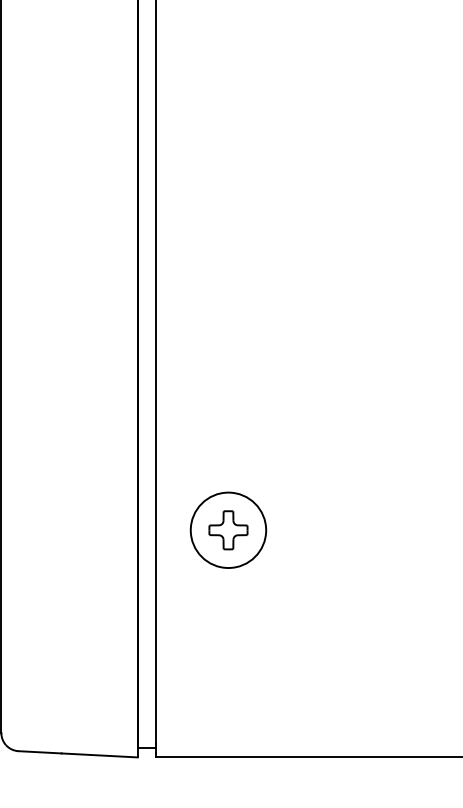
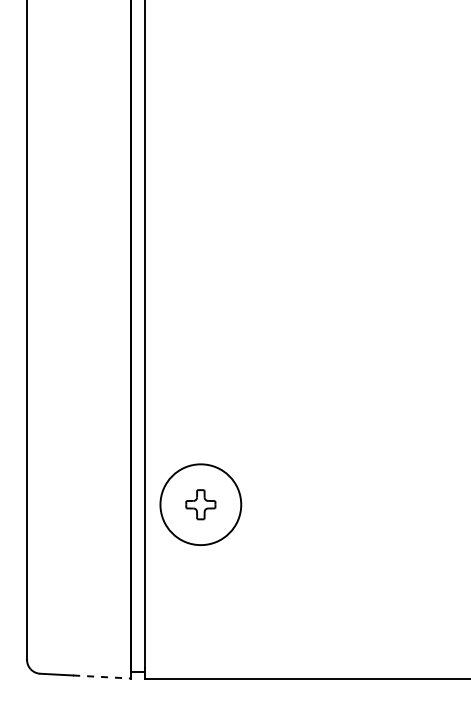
circle: (228, 530) -> (200, 504), size x1.4
line: (99, 756) -> (102, 677), solid -> dashed

